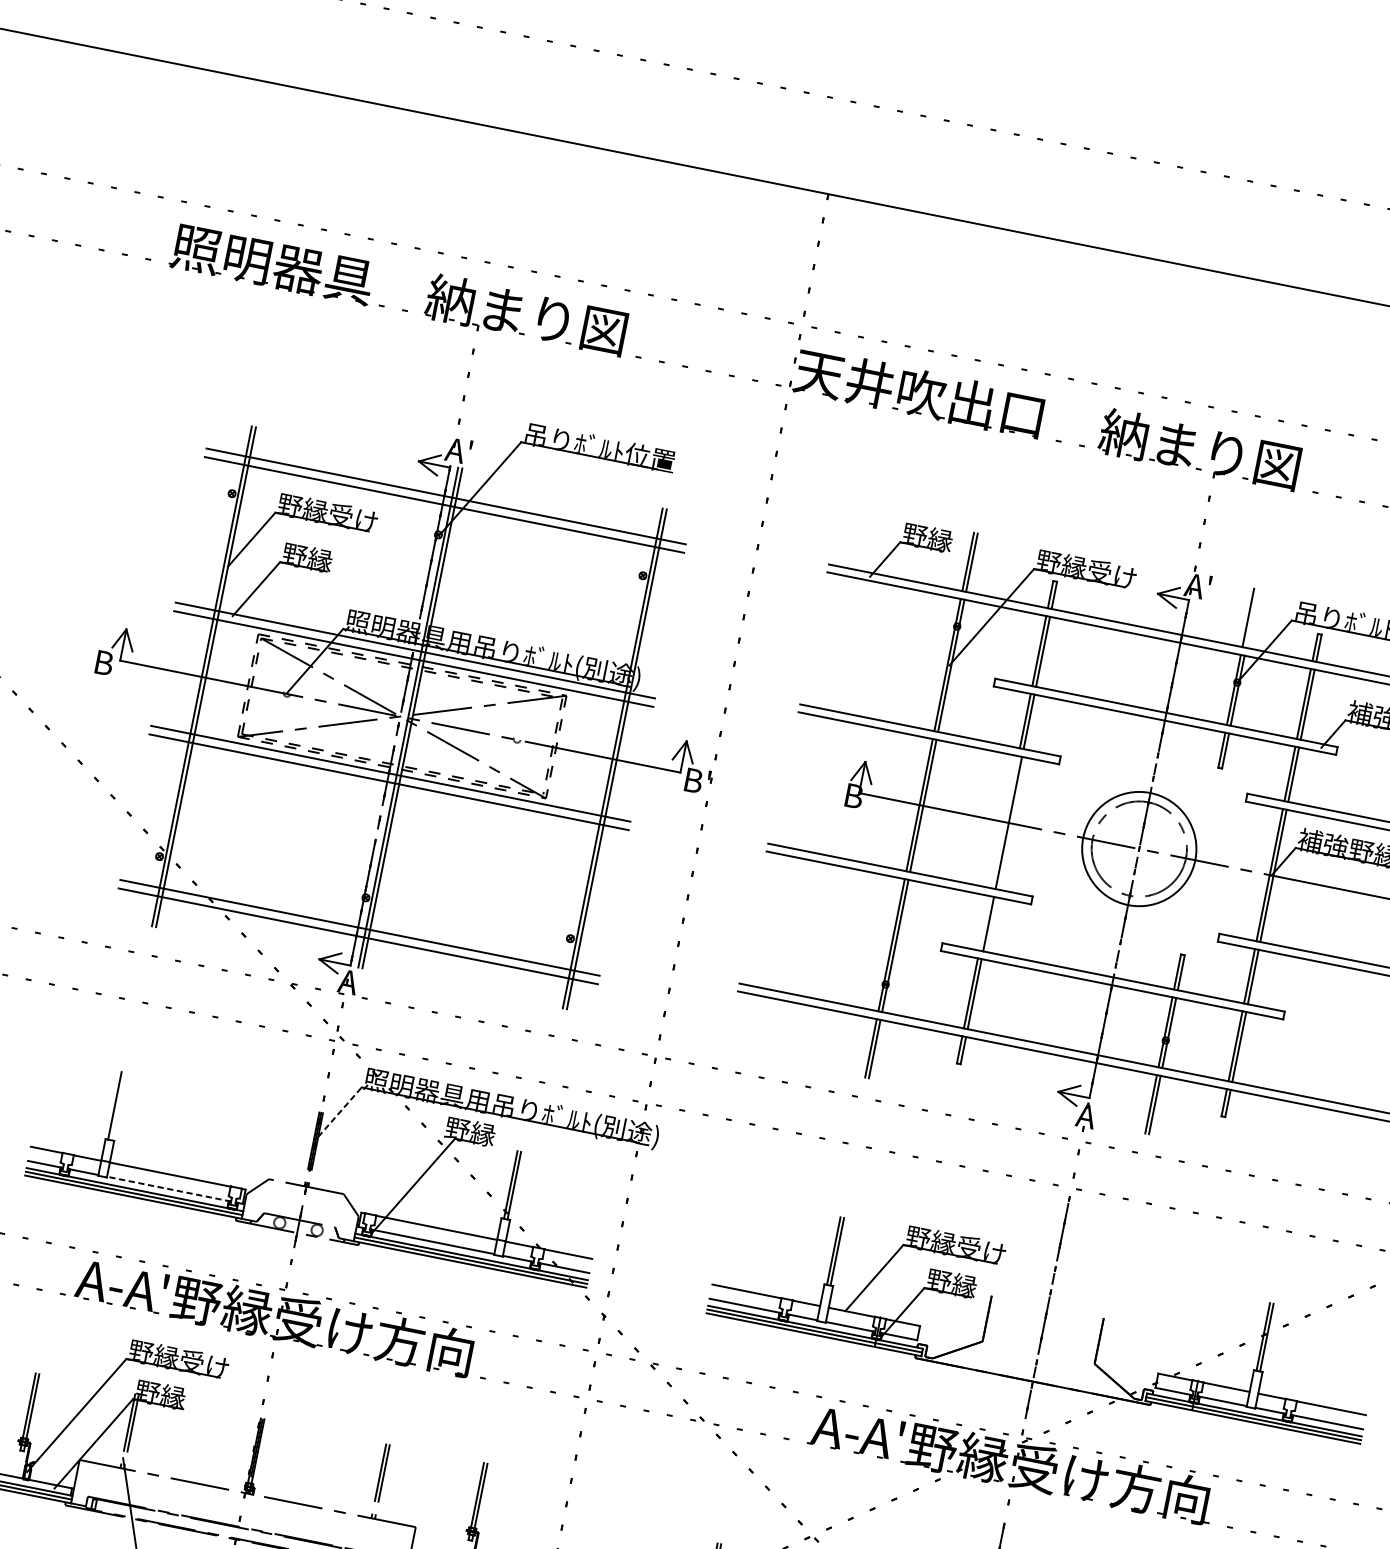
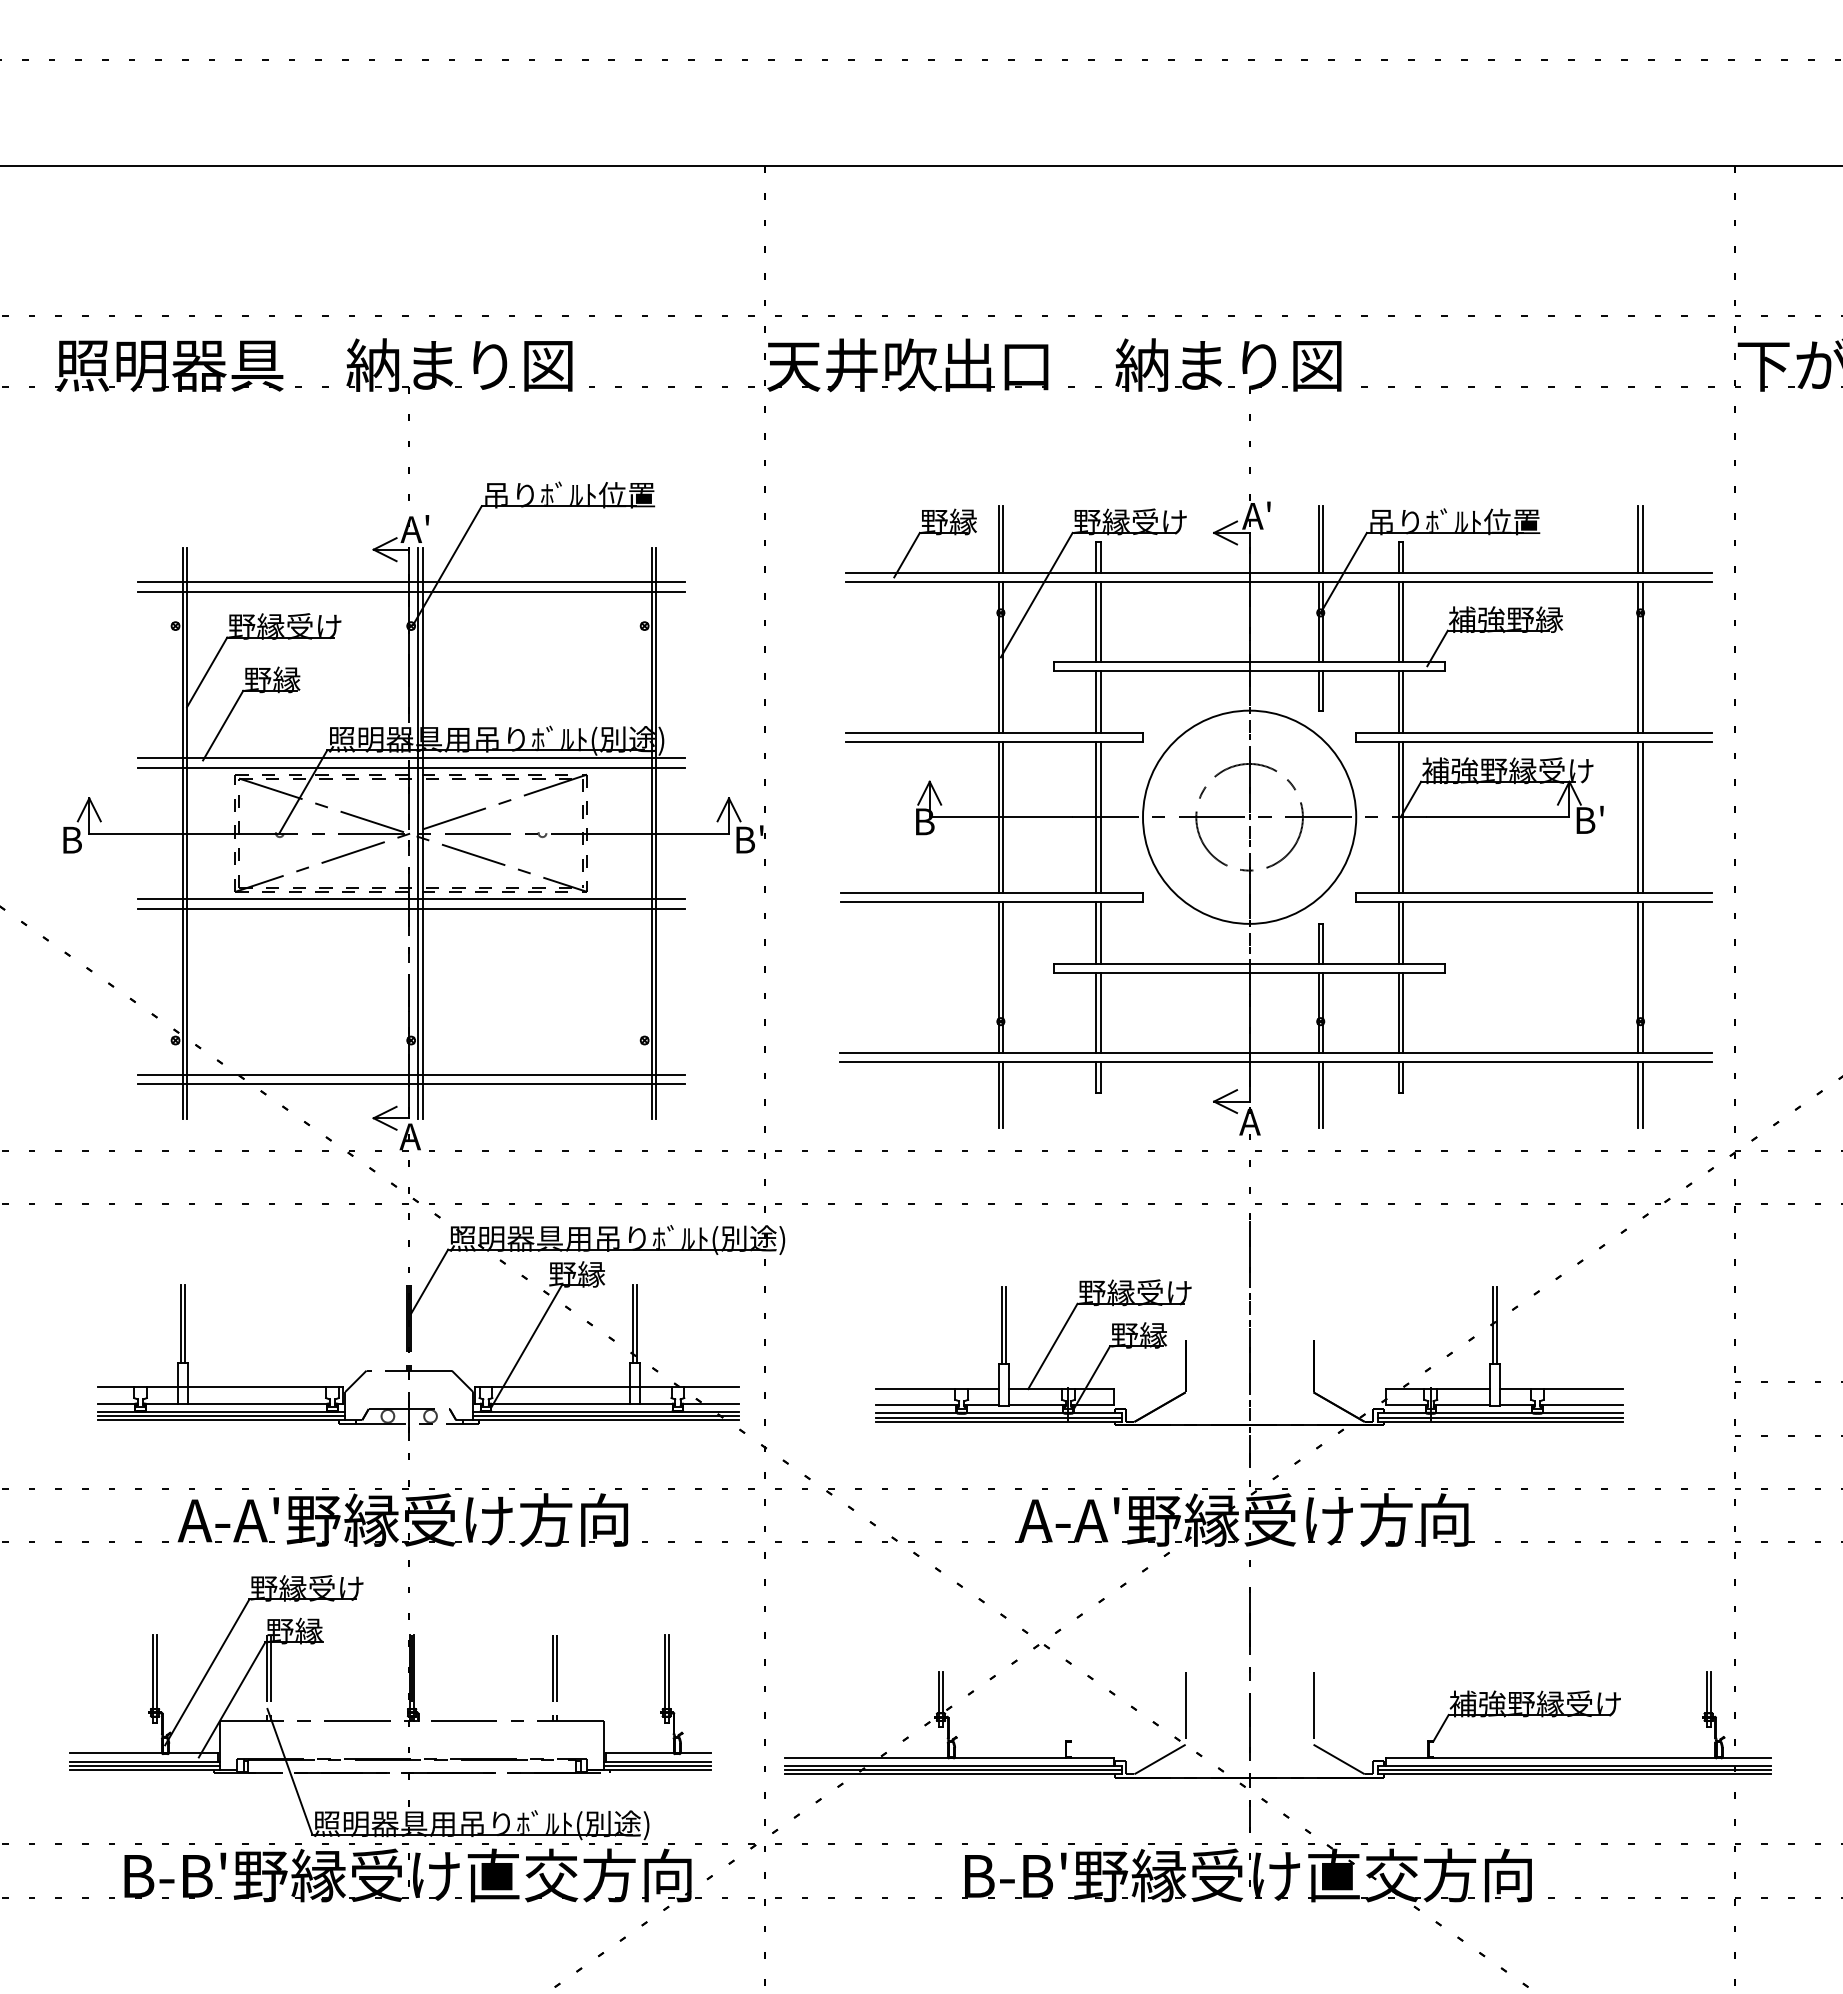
line: (1251, 618) -> (1322, 539), added
line: (1005, 821) -> (1096, 816), added
circle: (1139, 848) -> (1249, 816), size x1.67
line: (985, 923) -> (1096, 932), added
line: (118, 1106) -> (185, 1323), added
line: (339, 1112) -> (429, 1281), dashed -> solid
line: (168, 1189) -> (258, 1403), dashed -> solid

